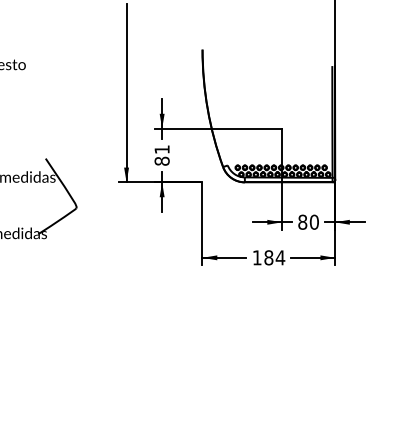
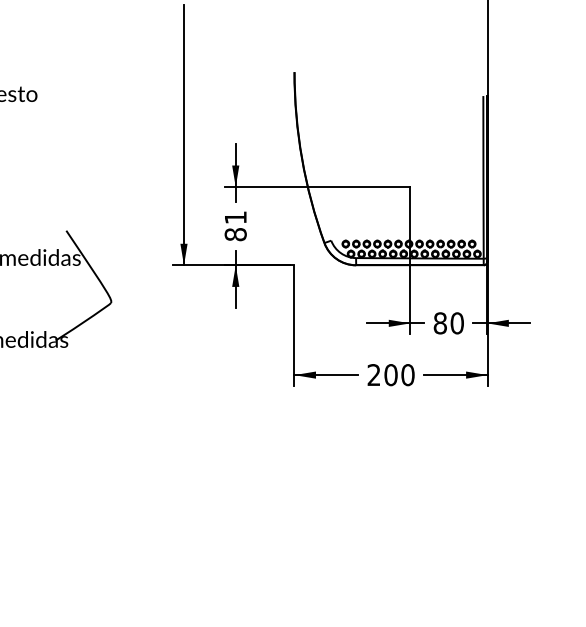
text: (268, 257) -> (390, 374), 184 -> 200

